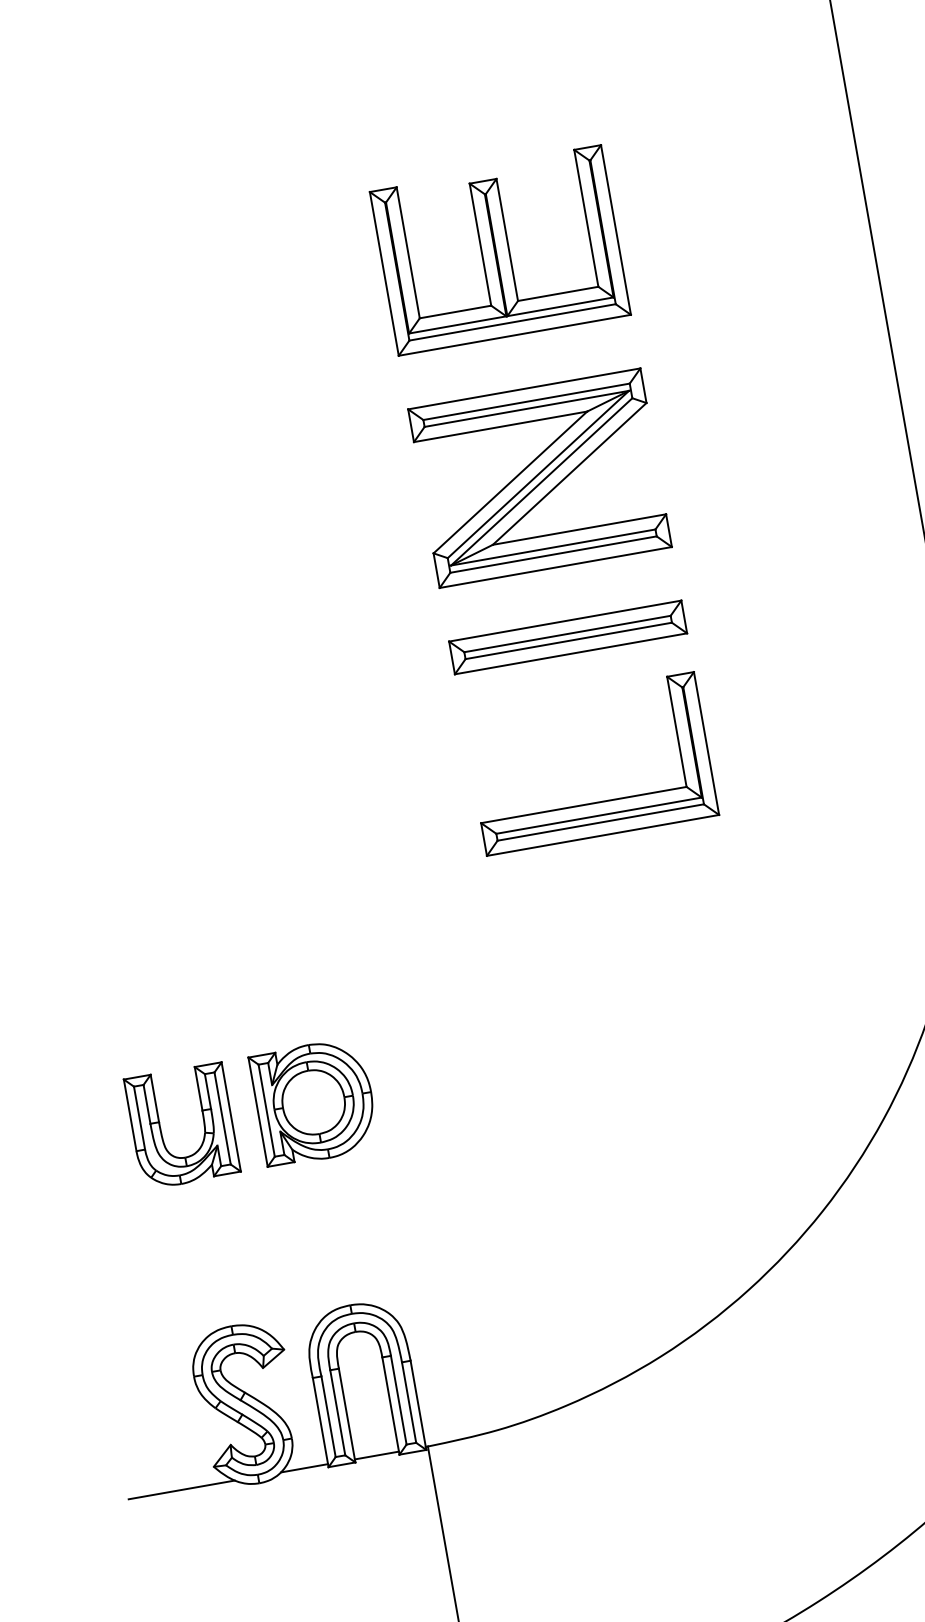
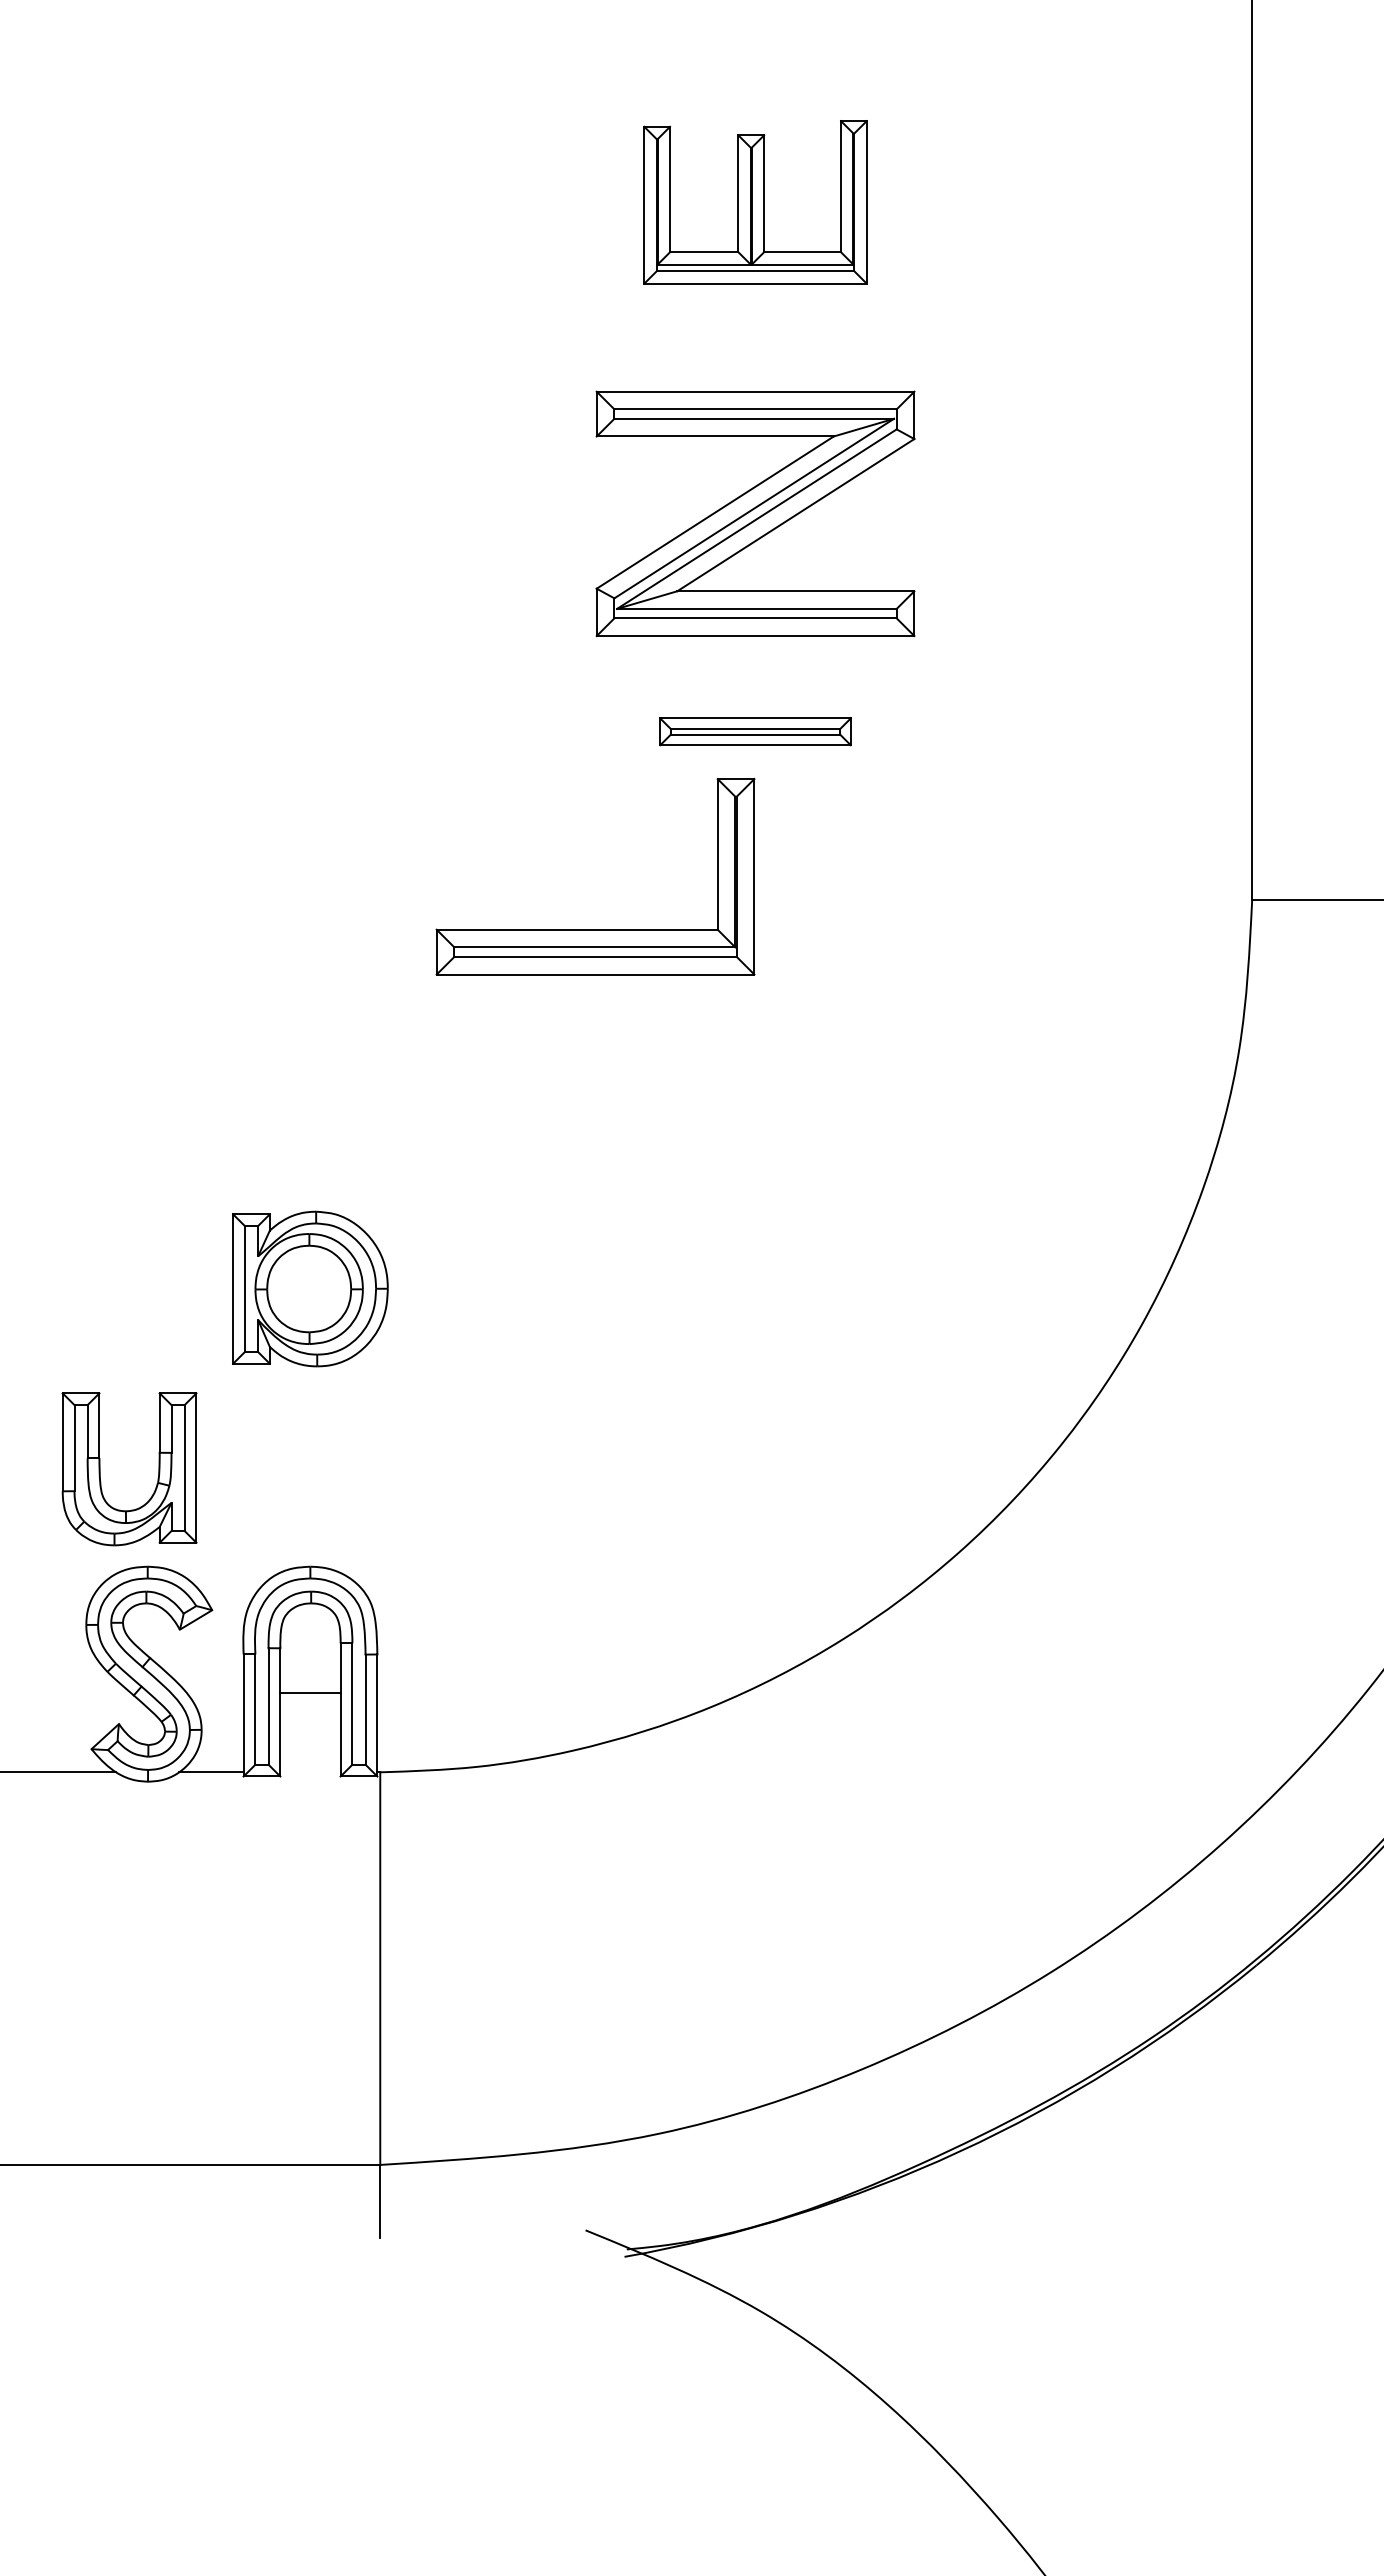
part: (499, 250) -> (755, 202), size x0.7
part: (568, 637) -> (755, 731), size x0.6
part: (597, 802) -> (595, 929), moved
part: (161, 1130) -> (100, 1469), moved
line: (376, 1455) -> (310, 1693), moved

